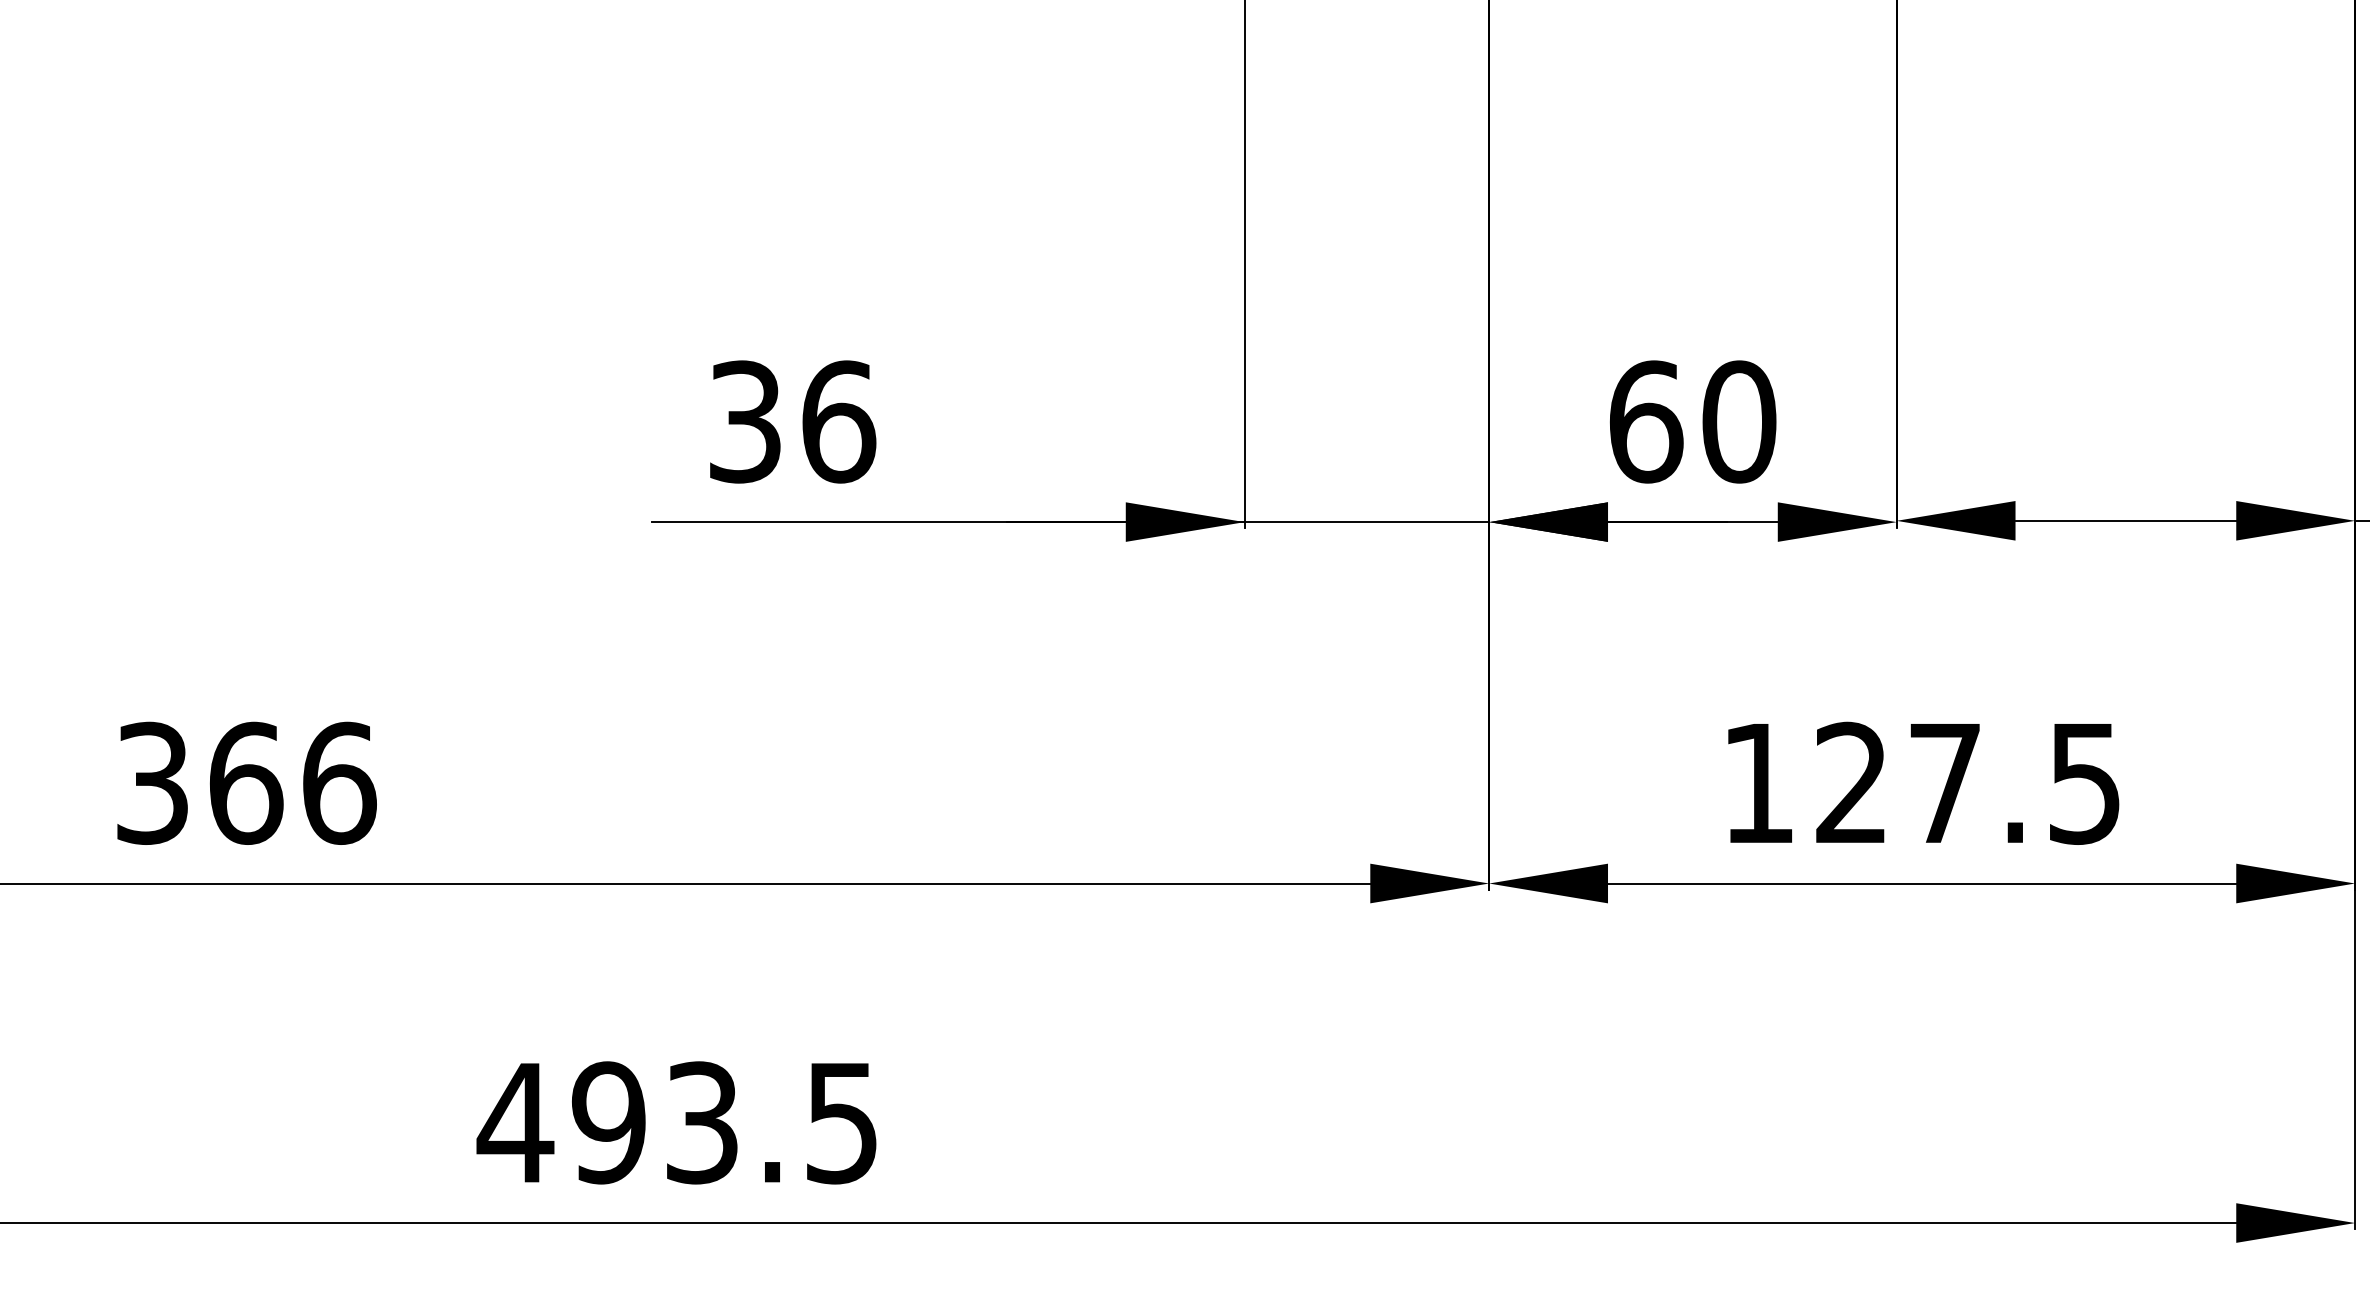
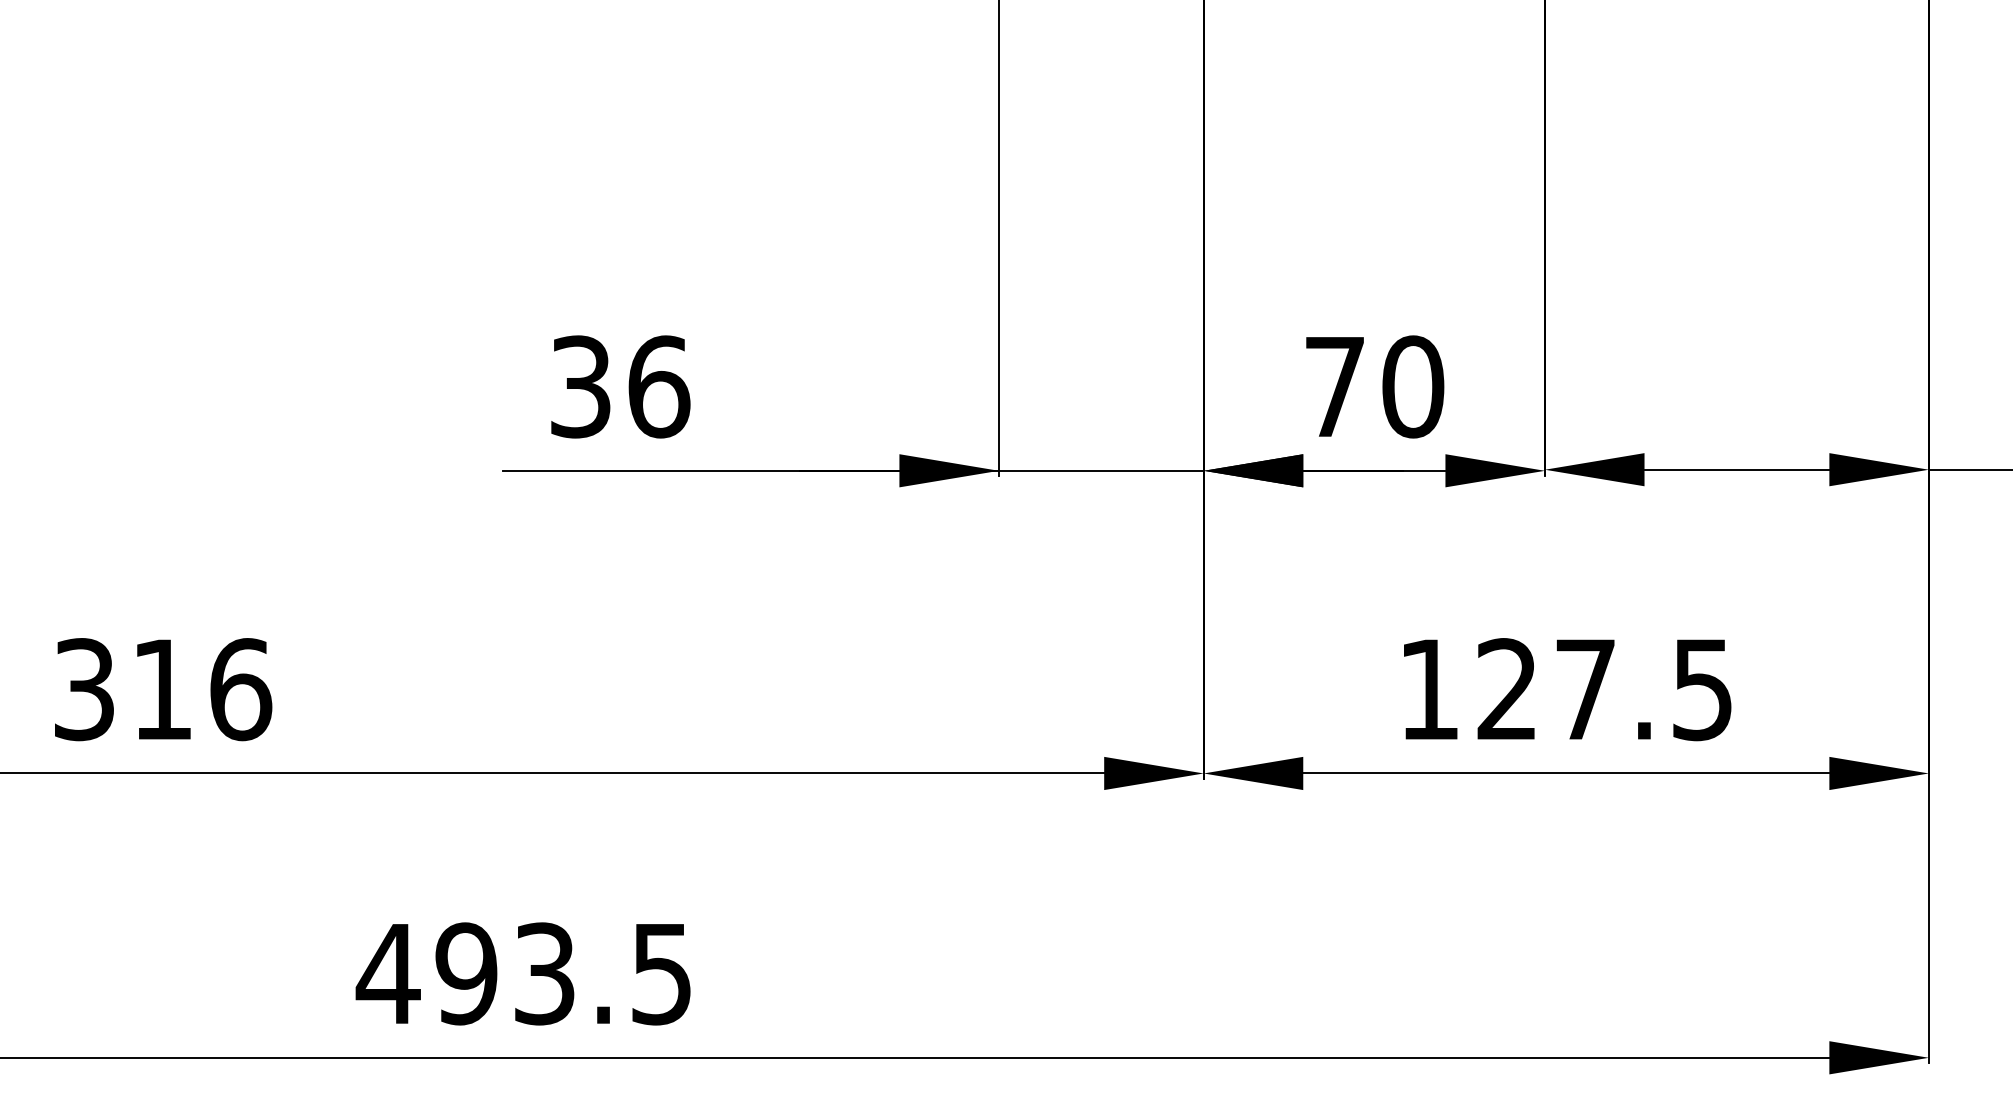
text: (1646, 421) -> (1335, 386), 60 -> 70
text: (247, 783) -> (163, 689), 366 -> 316

